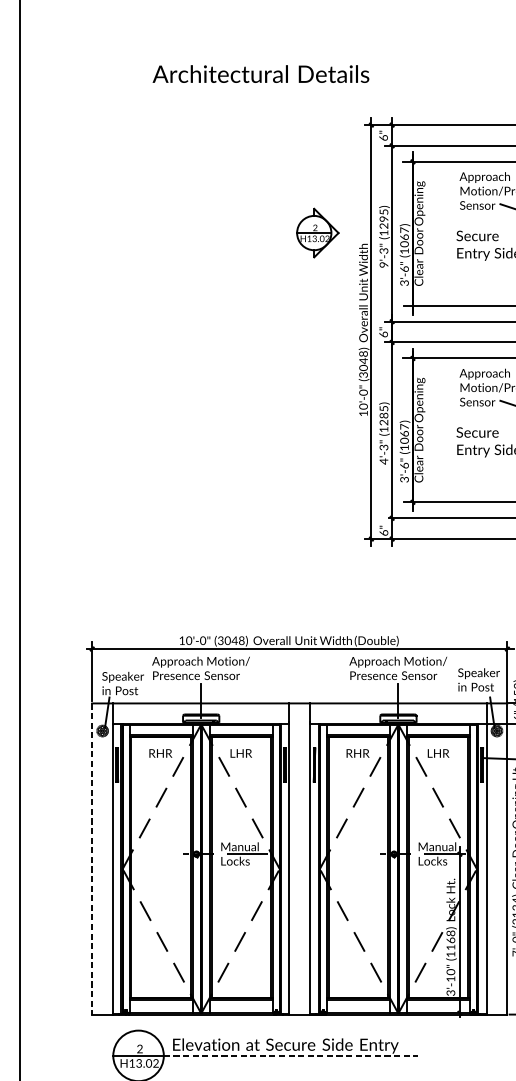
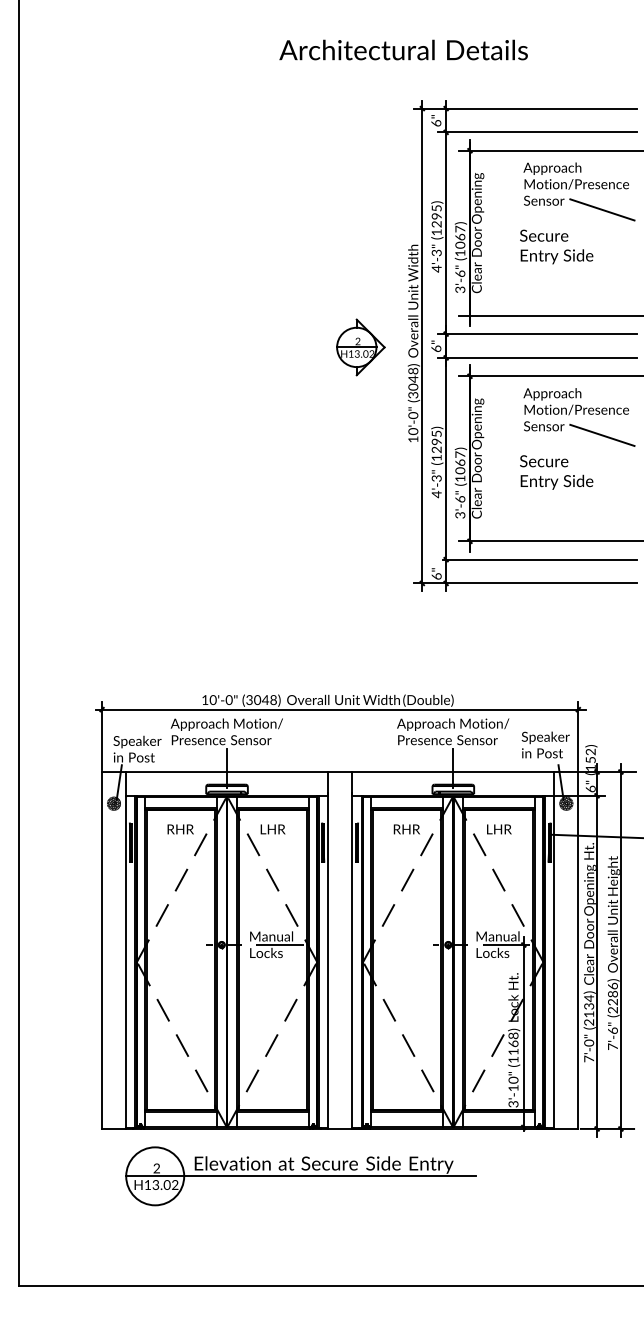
text: (260, 73) -> (403, 49), moved
part: (317, 233) -> (360, 347), moved
text: (383, 264) -> (436, 268), 9'-3" -> 4'-3"
text: (384, 415) -> (437, 441), (1285) -> (1295)
line: (92, 859) -> (102, 950), dashed -> solid
line: (291, 1056) -> (330, 1176), dashed -> solid

